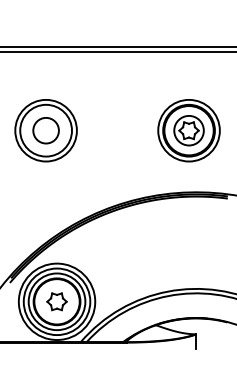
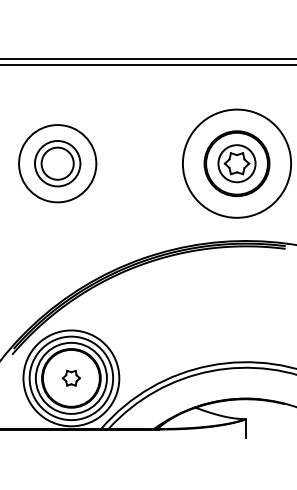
circle: (45, 130) -> (57, 163), size x0.7
circle: (188, 130) -> (236, 163), size x1.4
part: (57, 301) -> (71, 377), size x0.7

